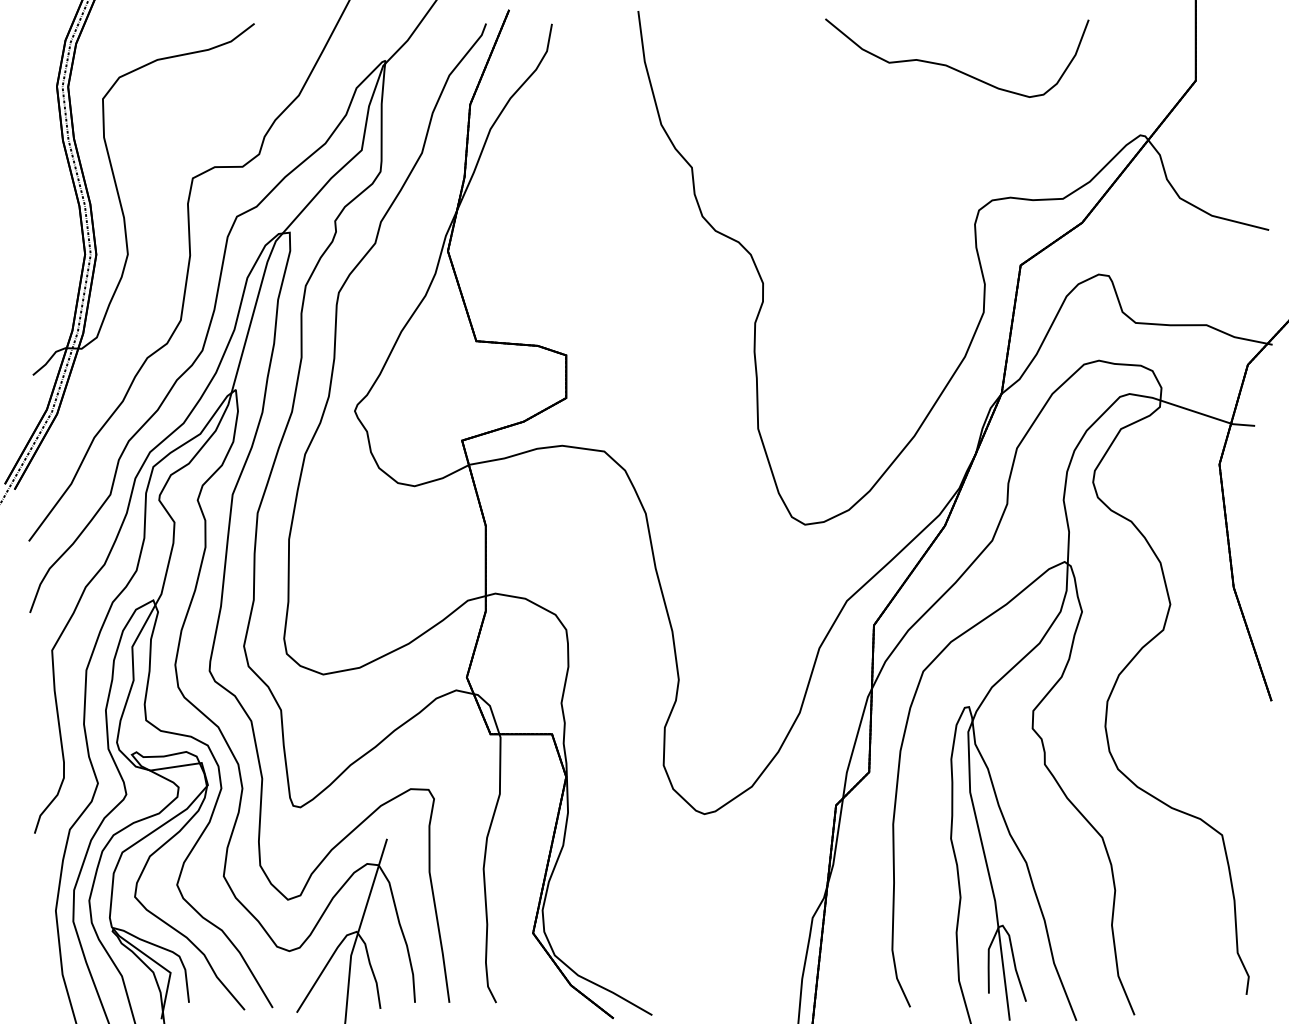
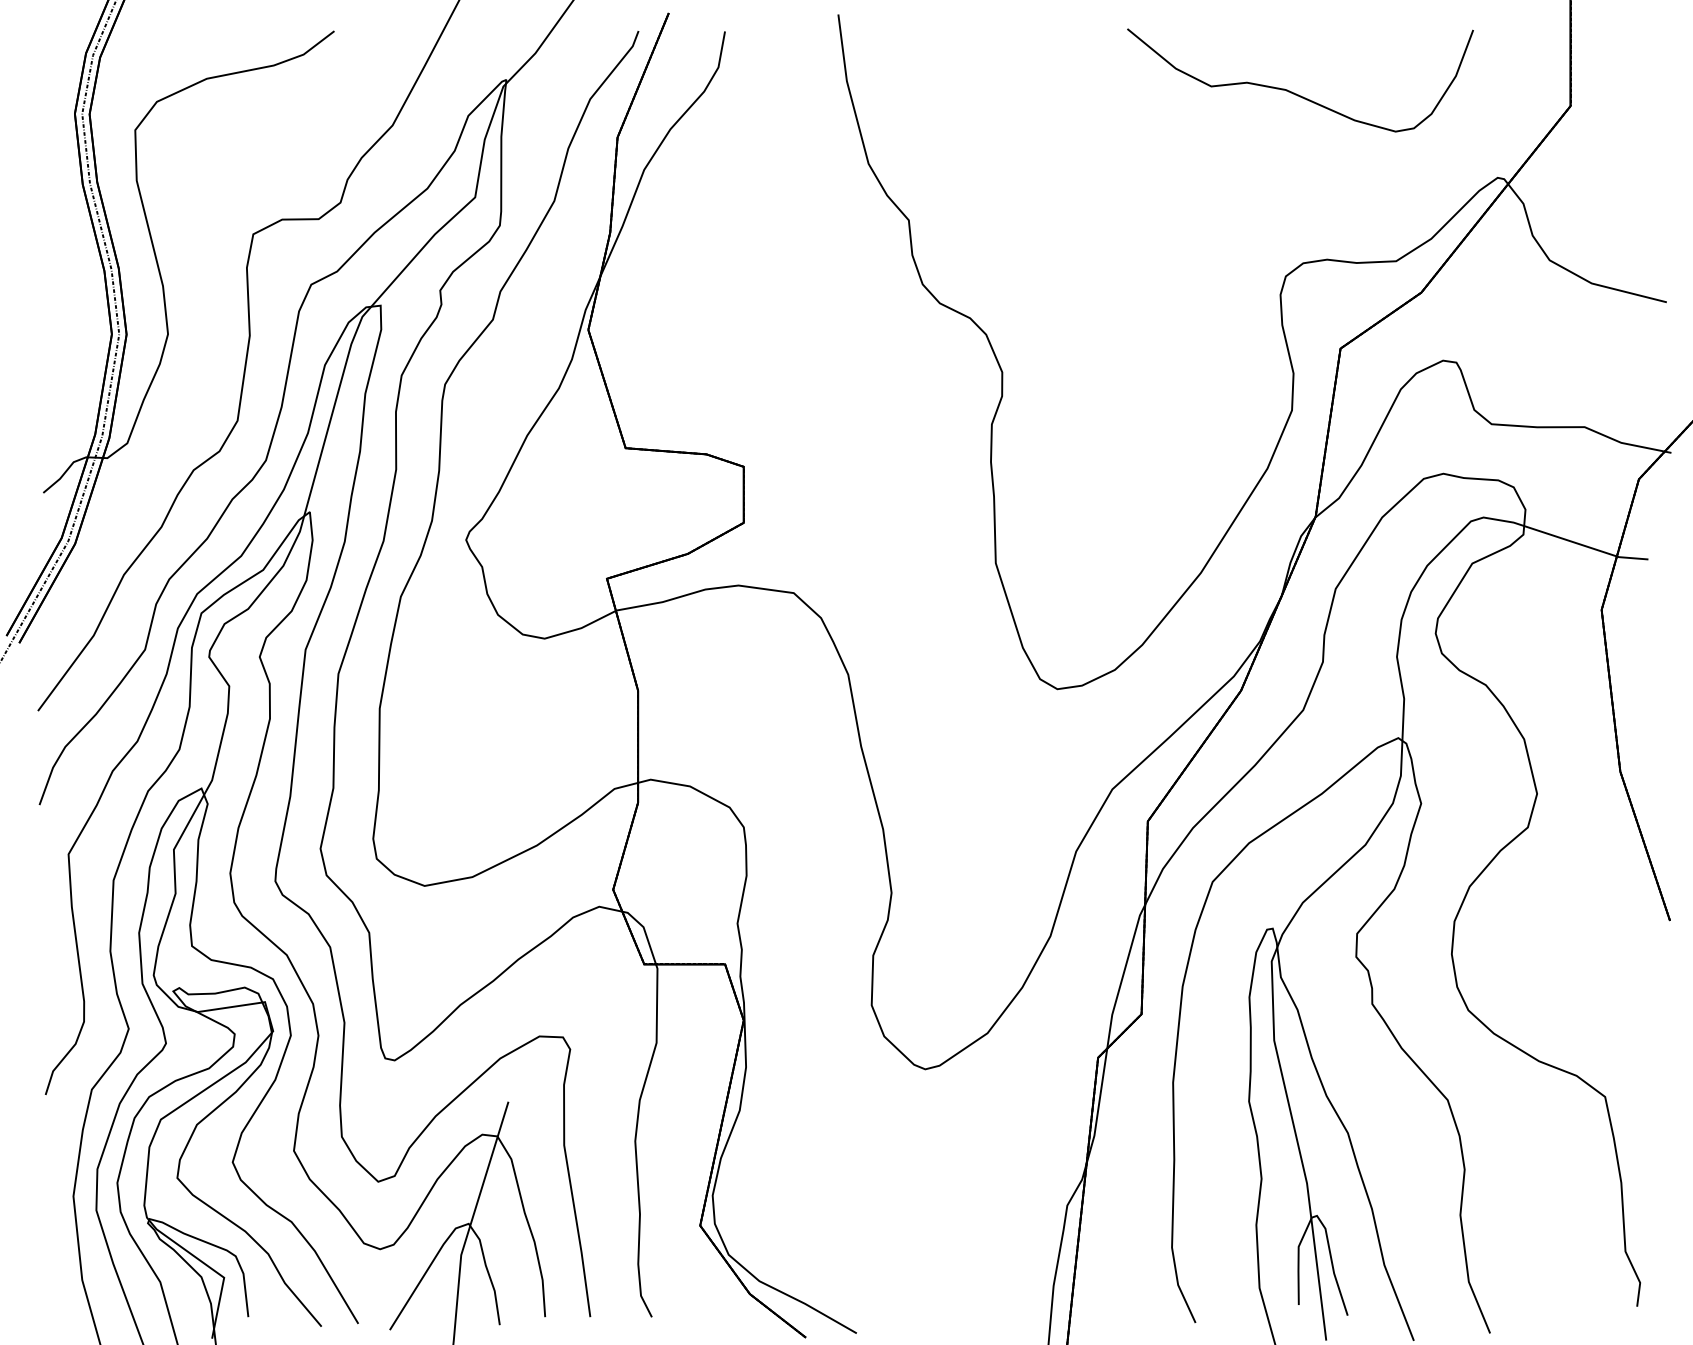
part: (953, 67) -> (1295, 92), moved

